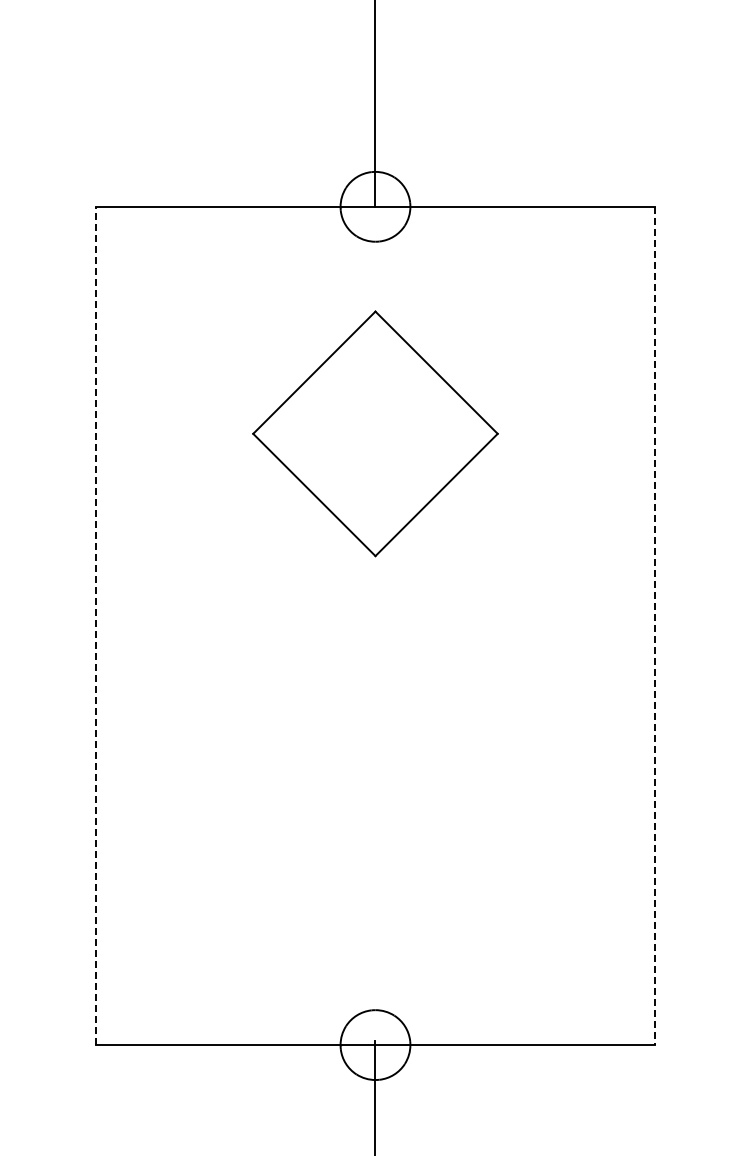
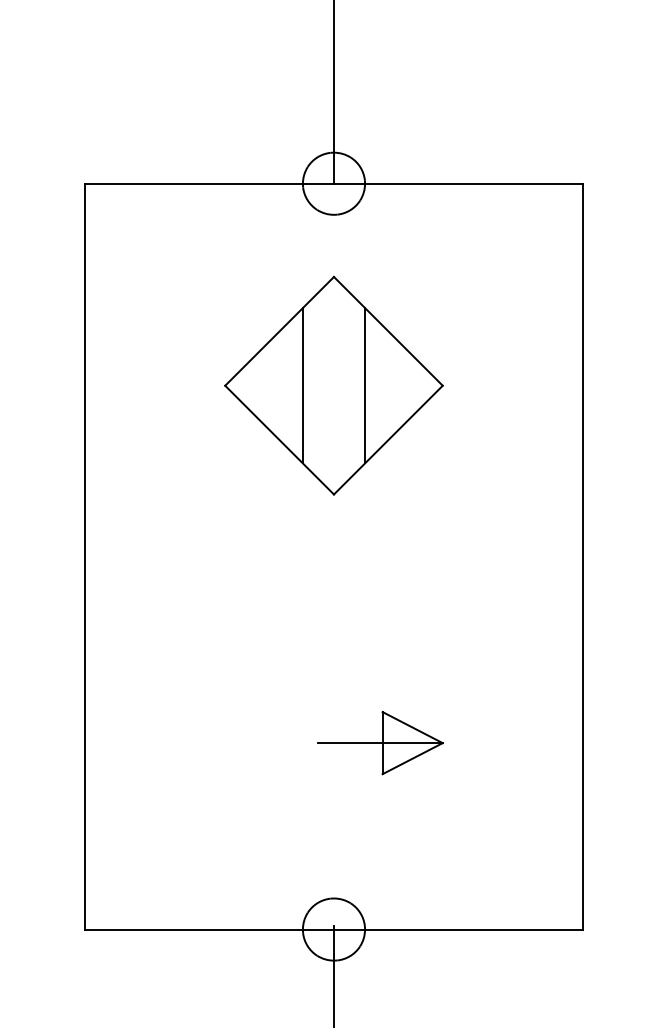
line: (340, 433) -> (302, 385), added
line: (410, 433) -> (365, 385), added
line: (96, 625) -> (85, 556), dashed -> solid
line: (654, 626) -> (582, 557), dashed -> solid
part: (427, 835) -> (380, 743), added

